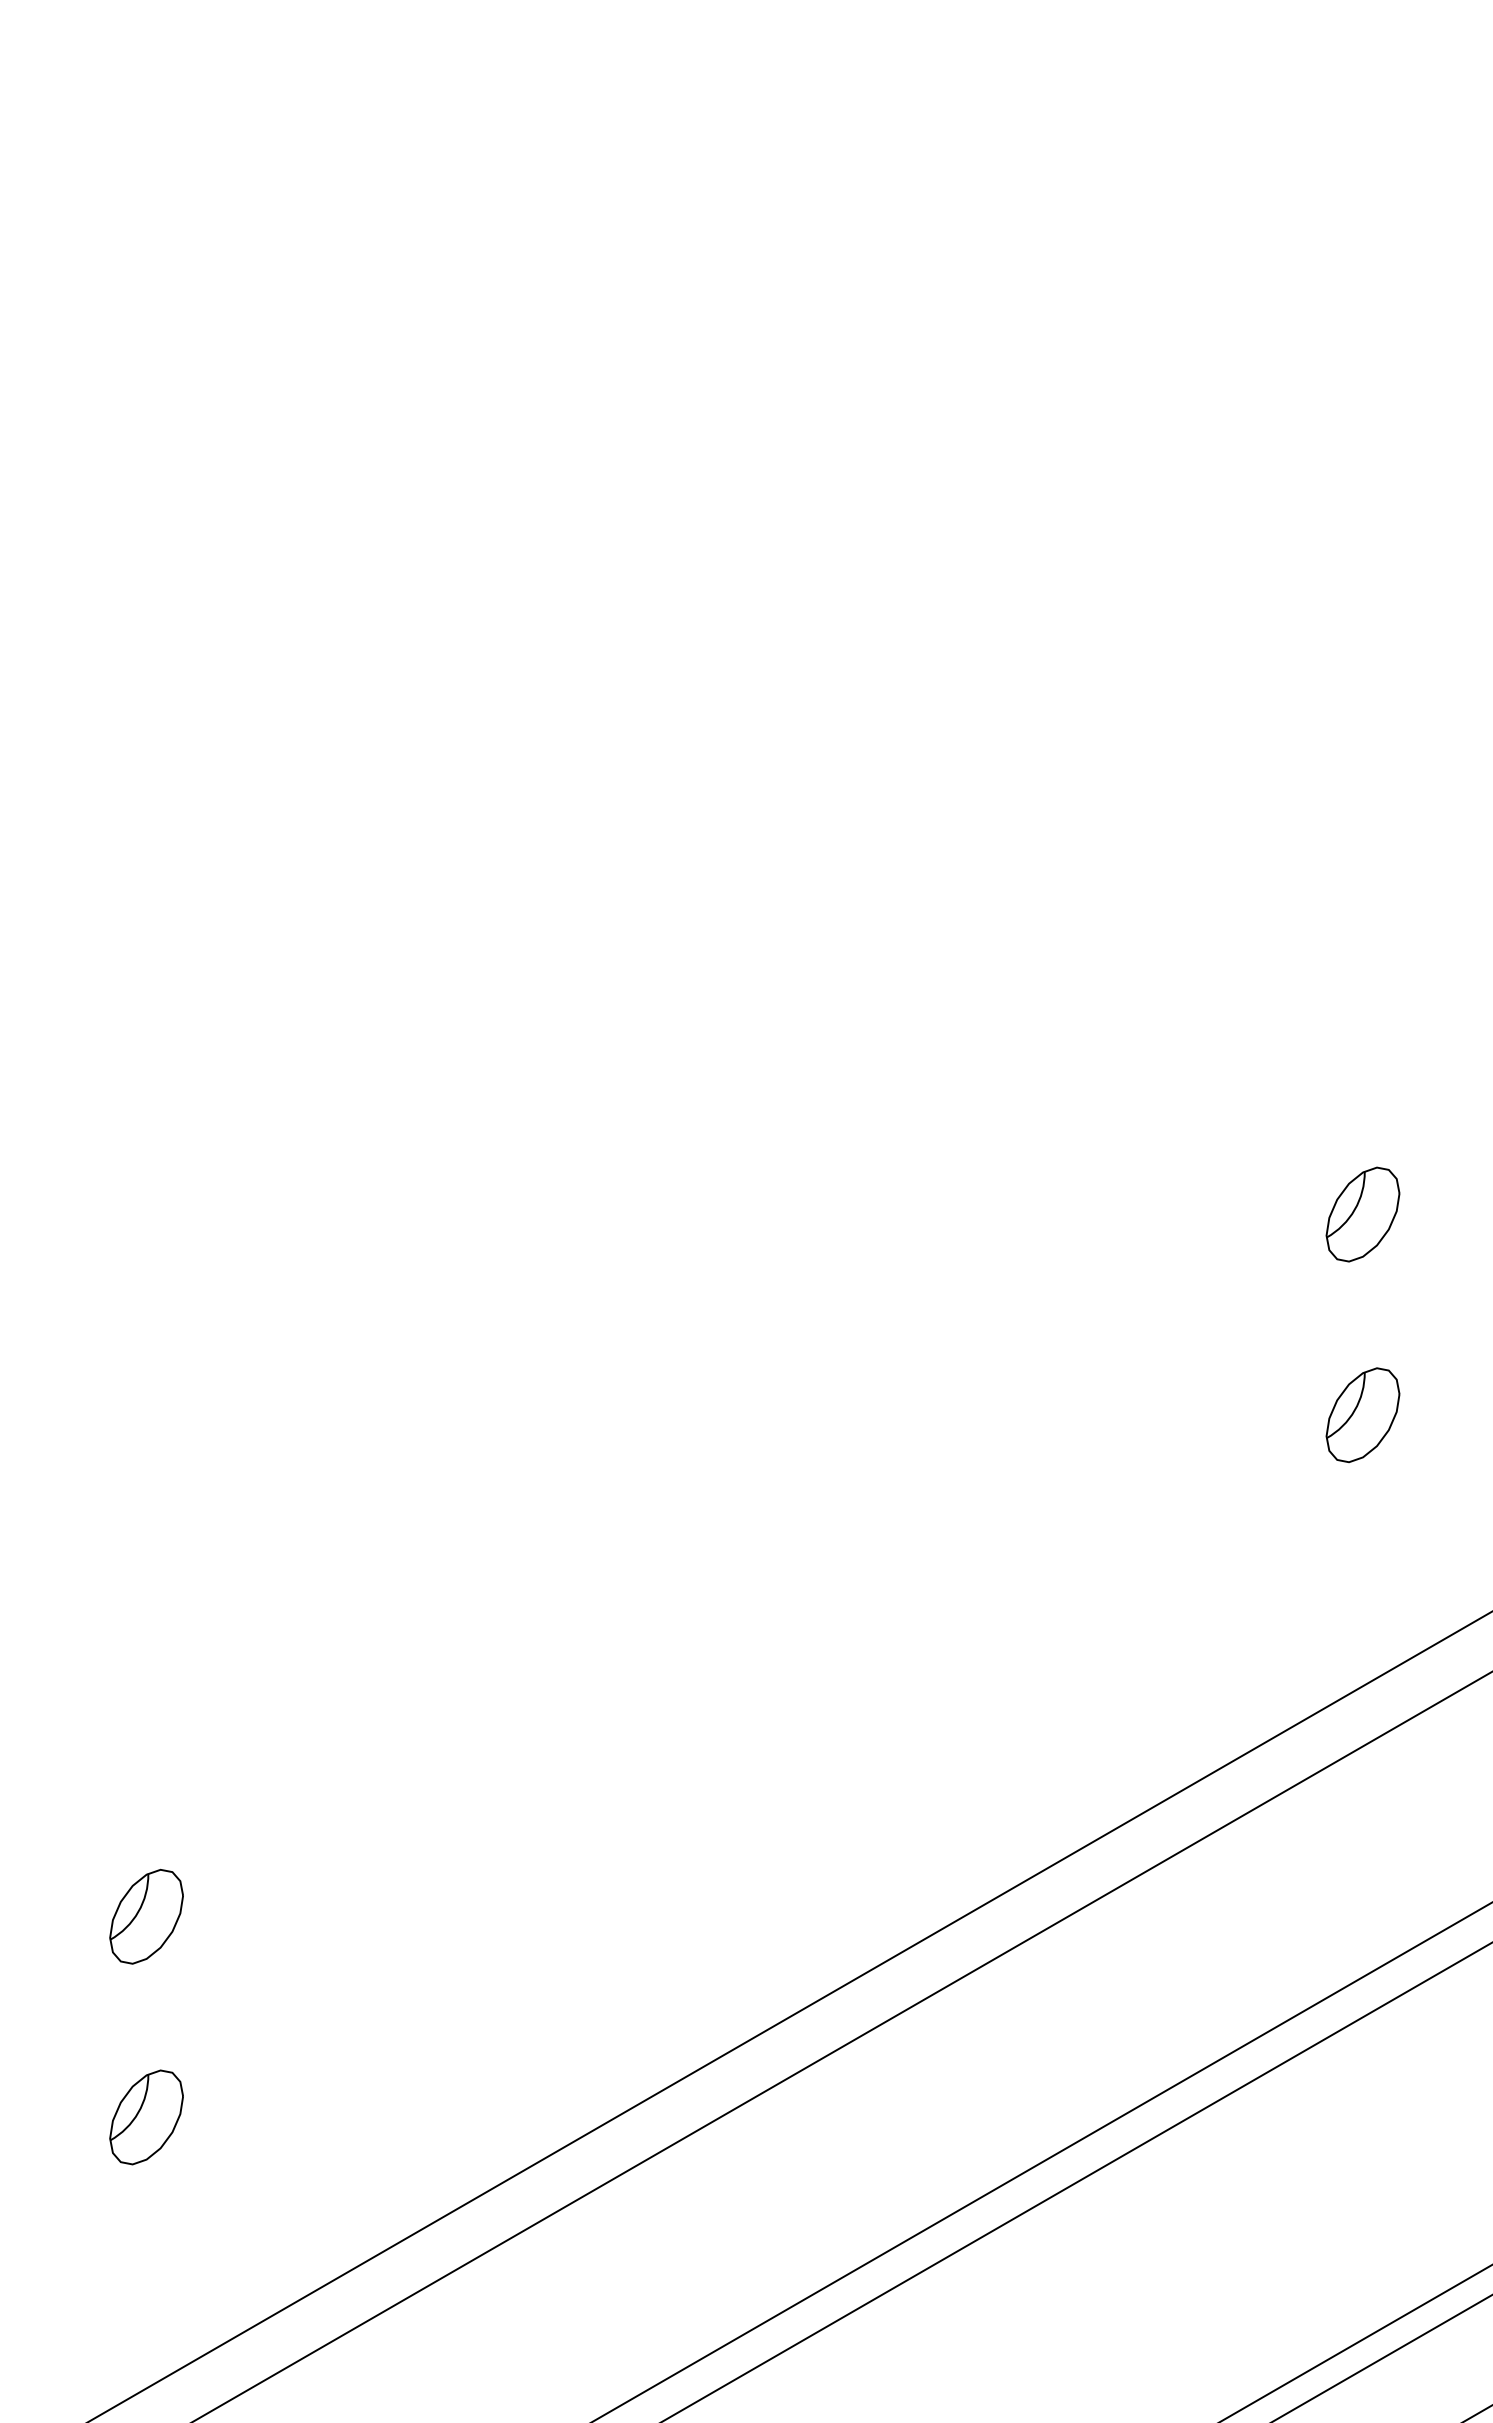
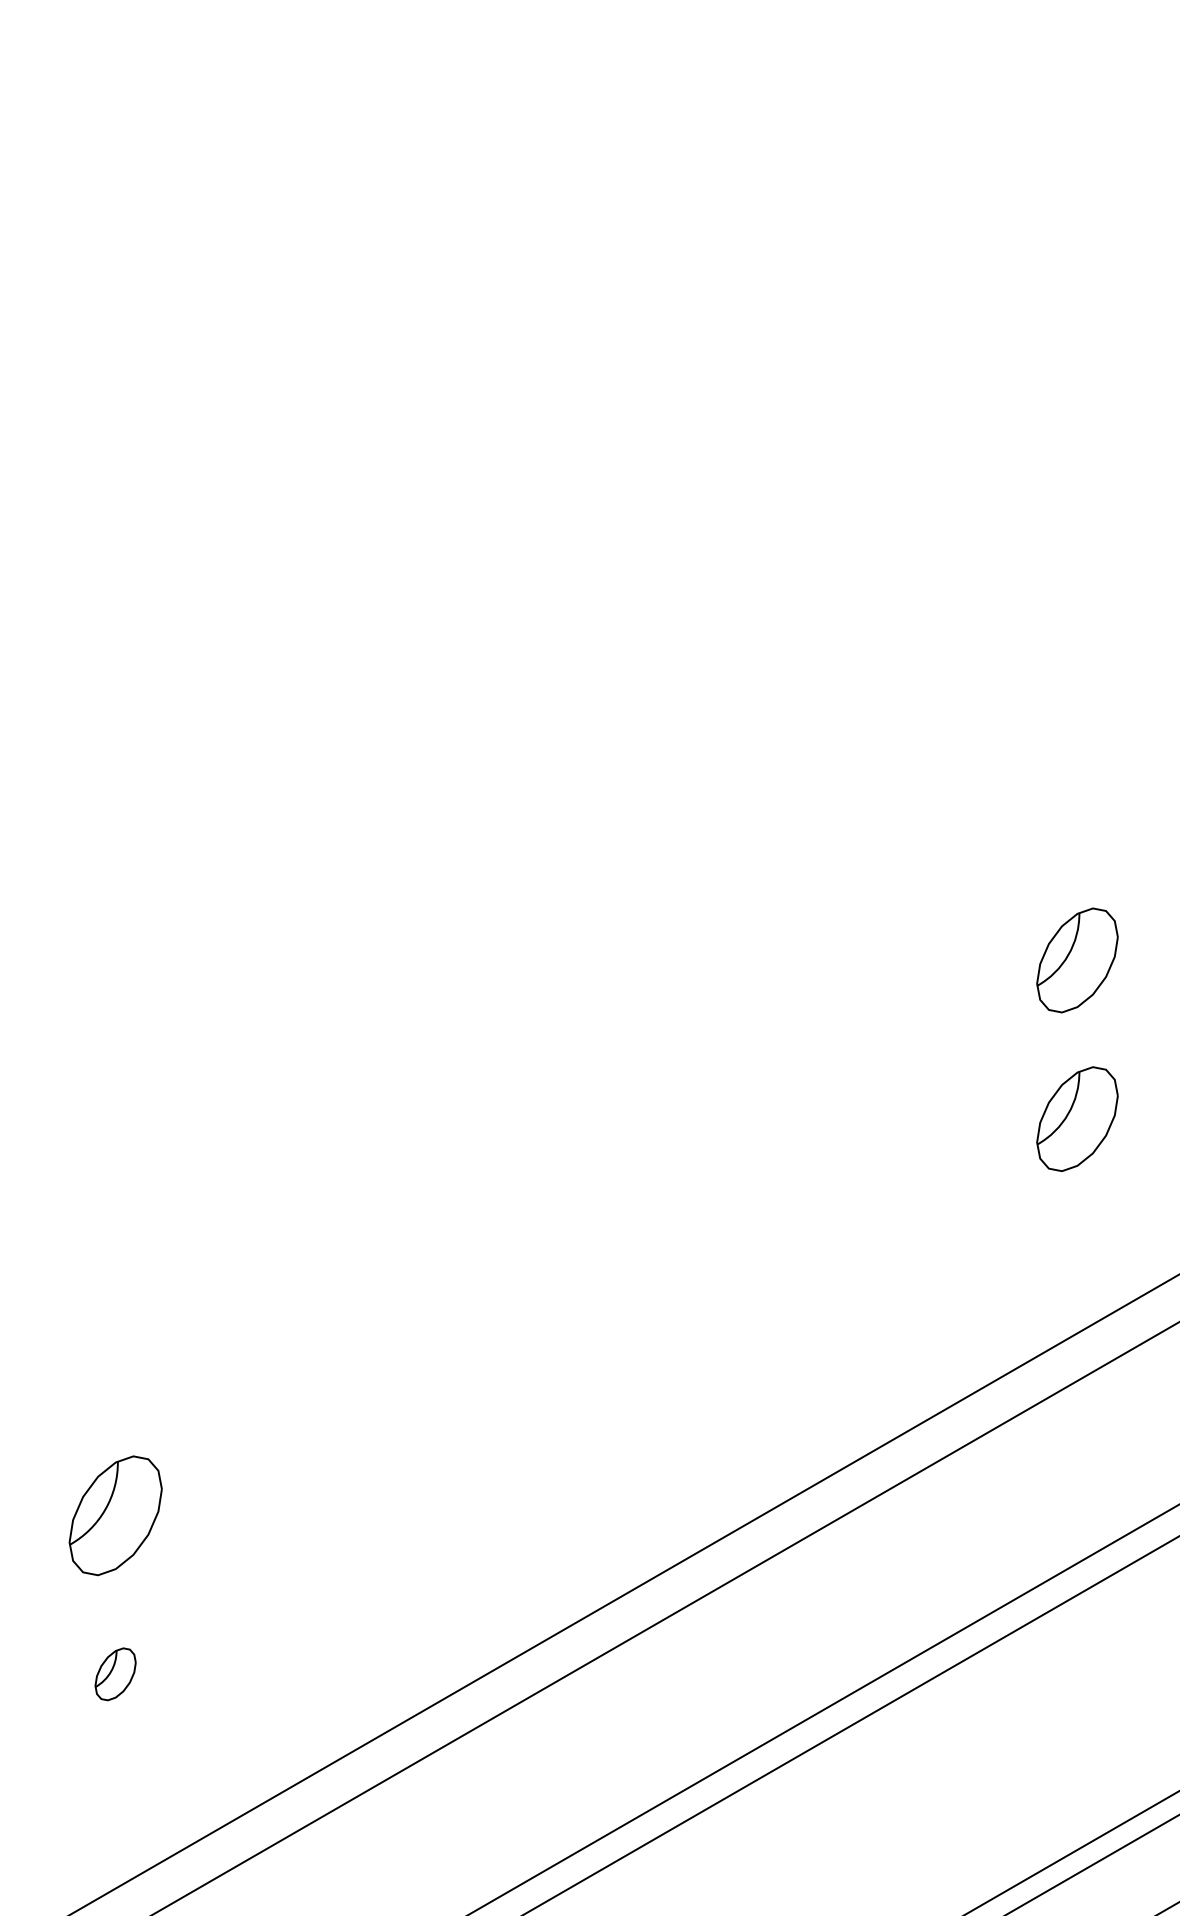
part: (1362, 1214) -> (1077, 960), size x1.4
part: (1362, 1414) -> (1077, 1118), size x1.4
part: (146, 1916) -> (115, 1515), size x1.6
part: (146, 2117) -> (115, 1674), size x0.7

